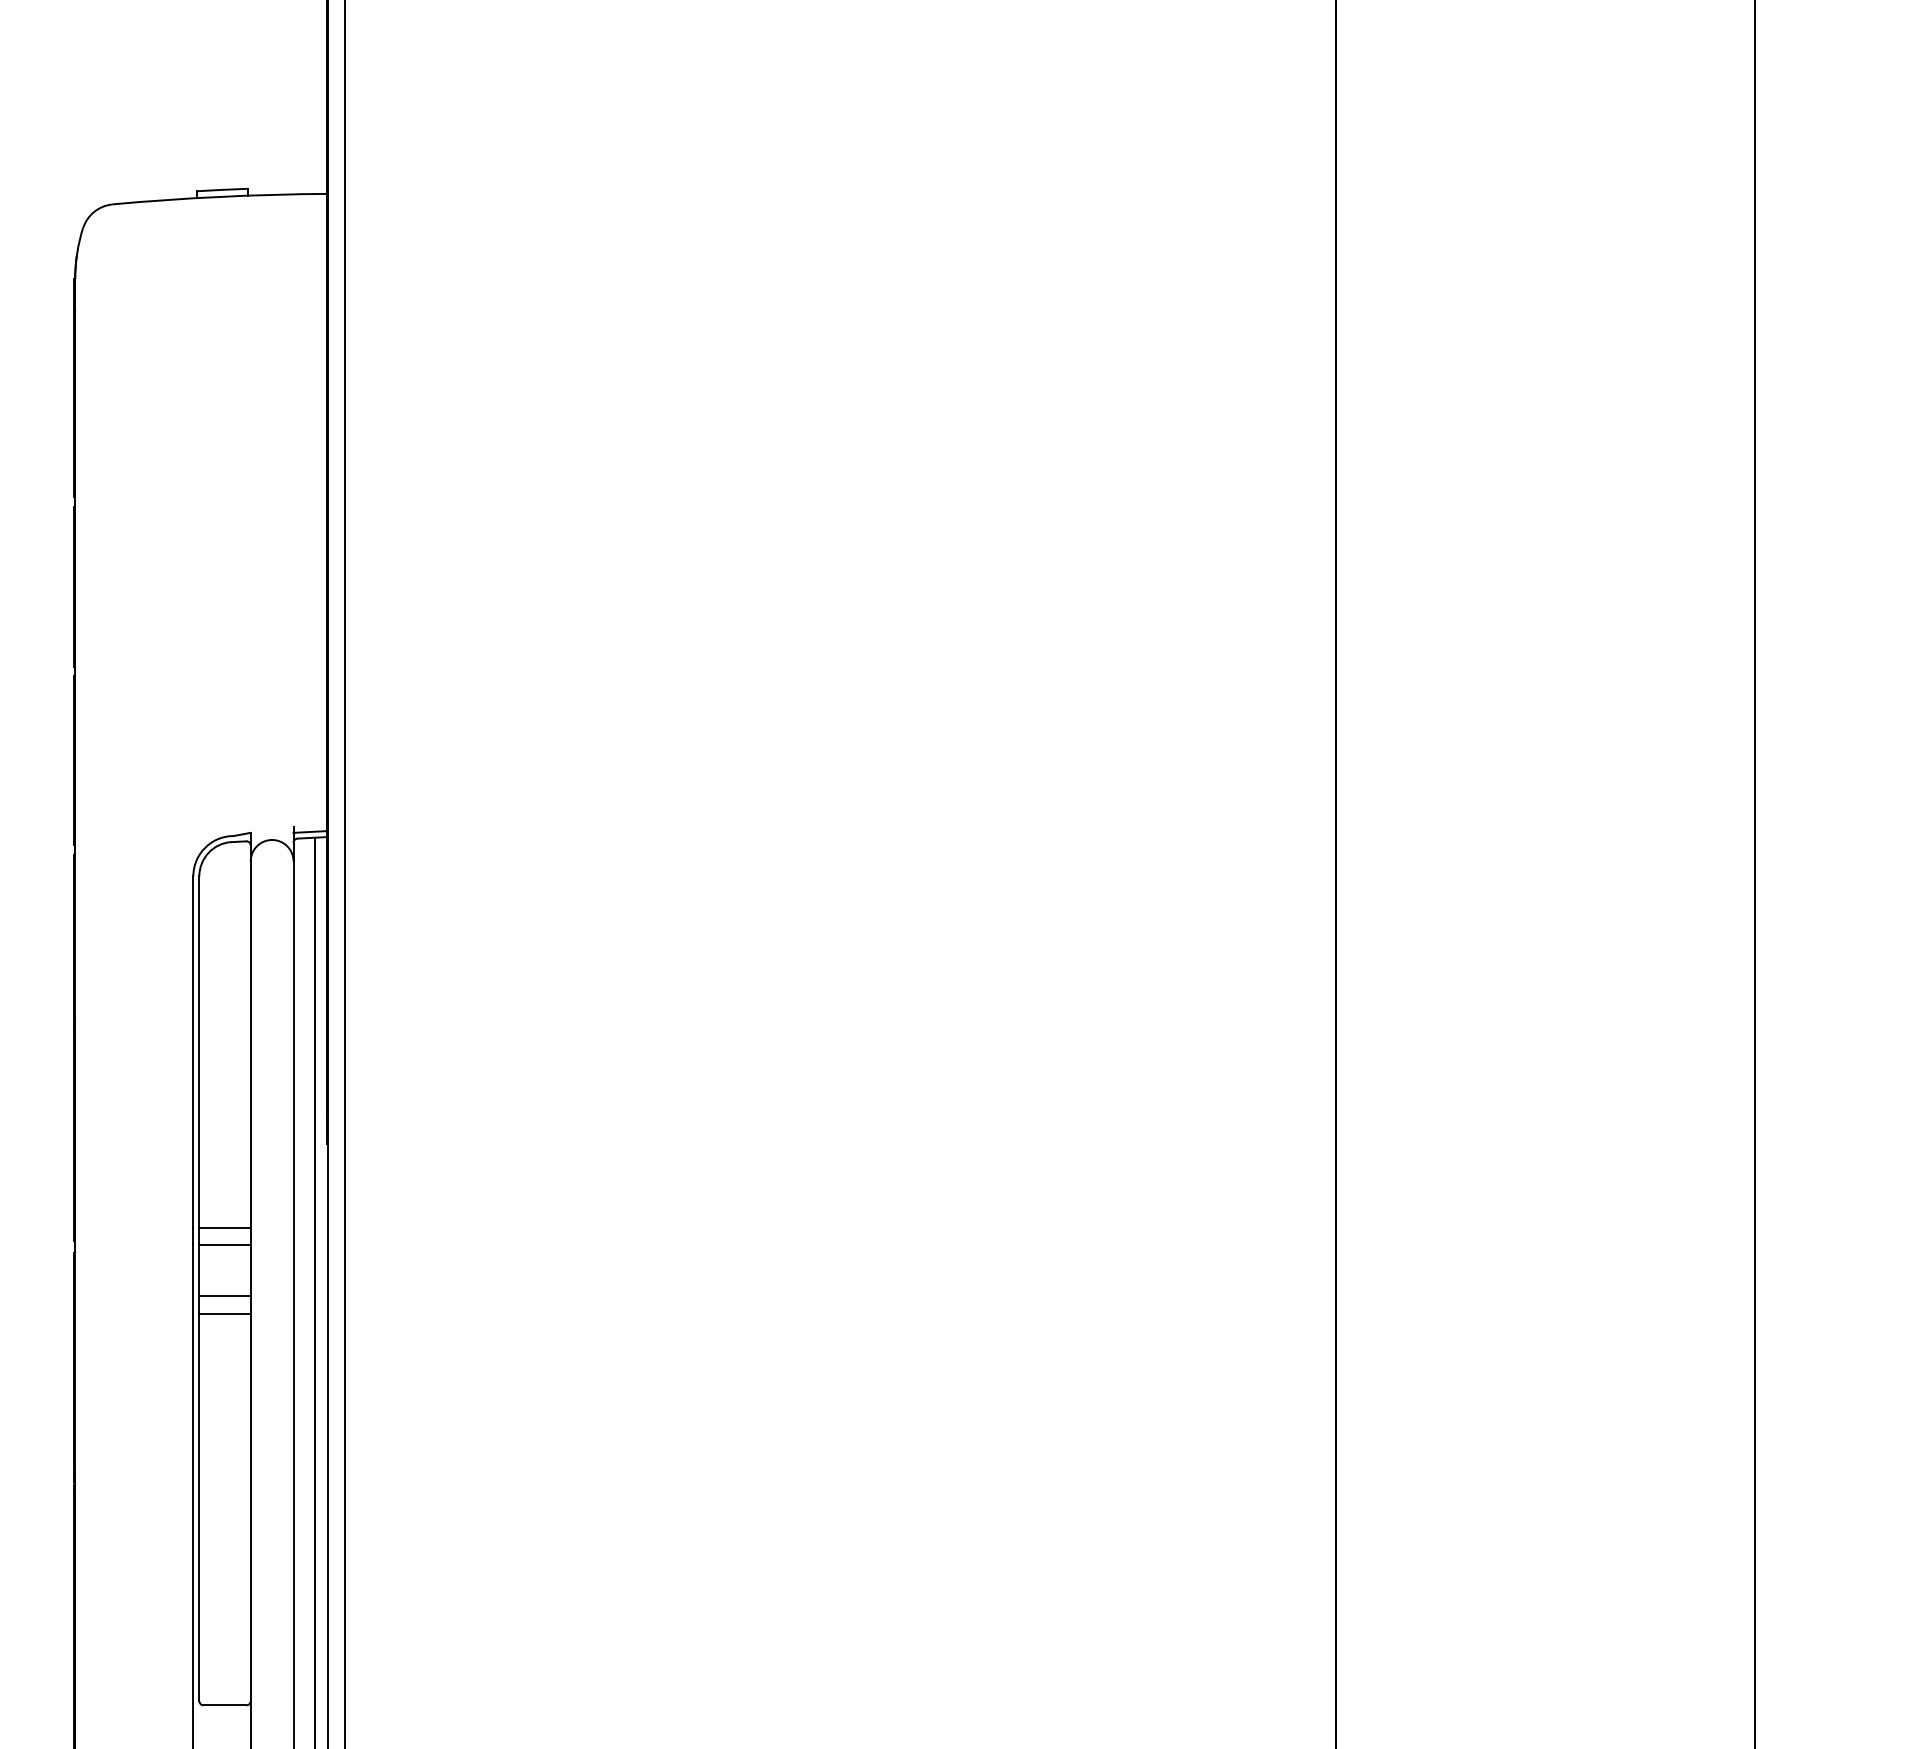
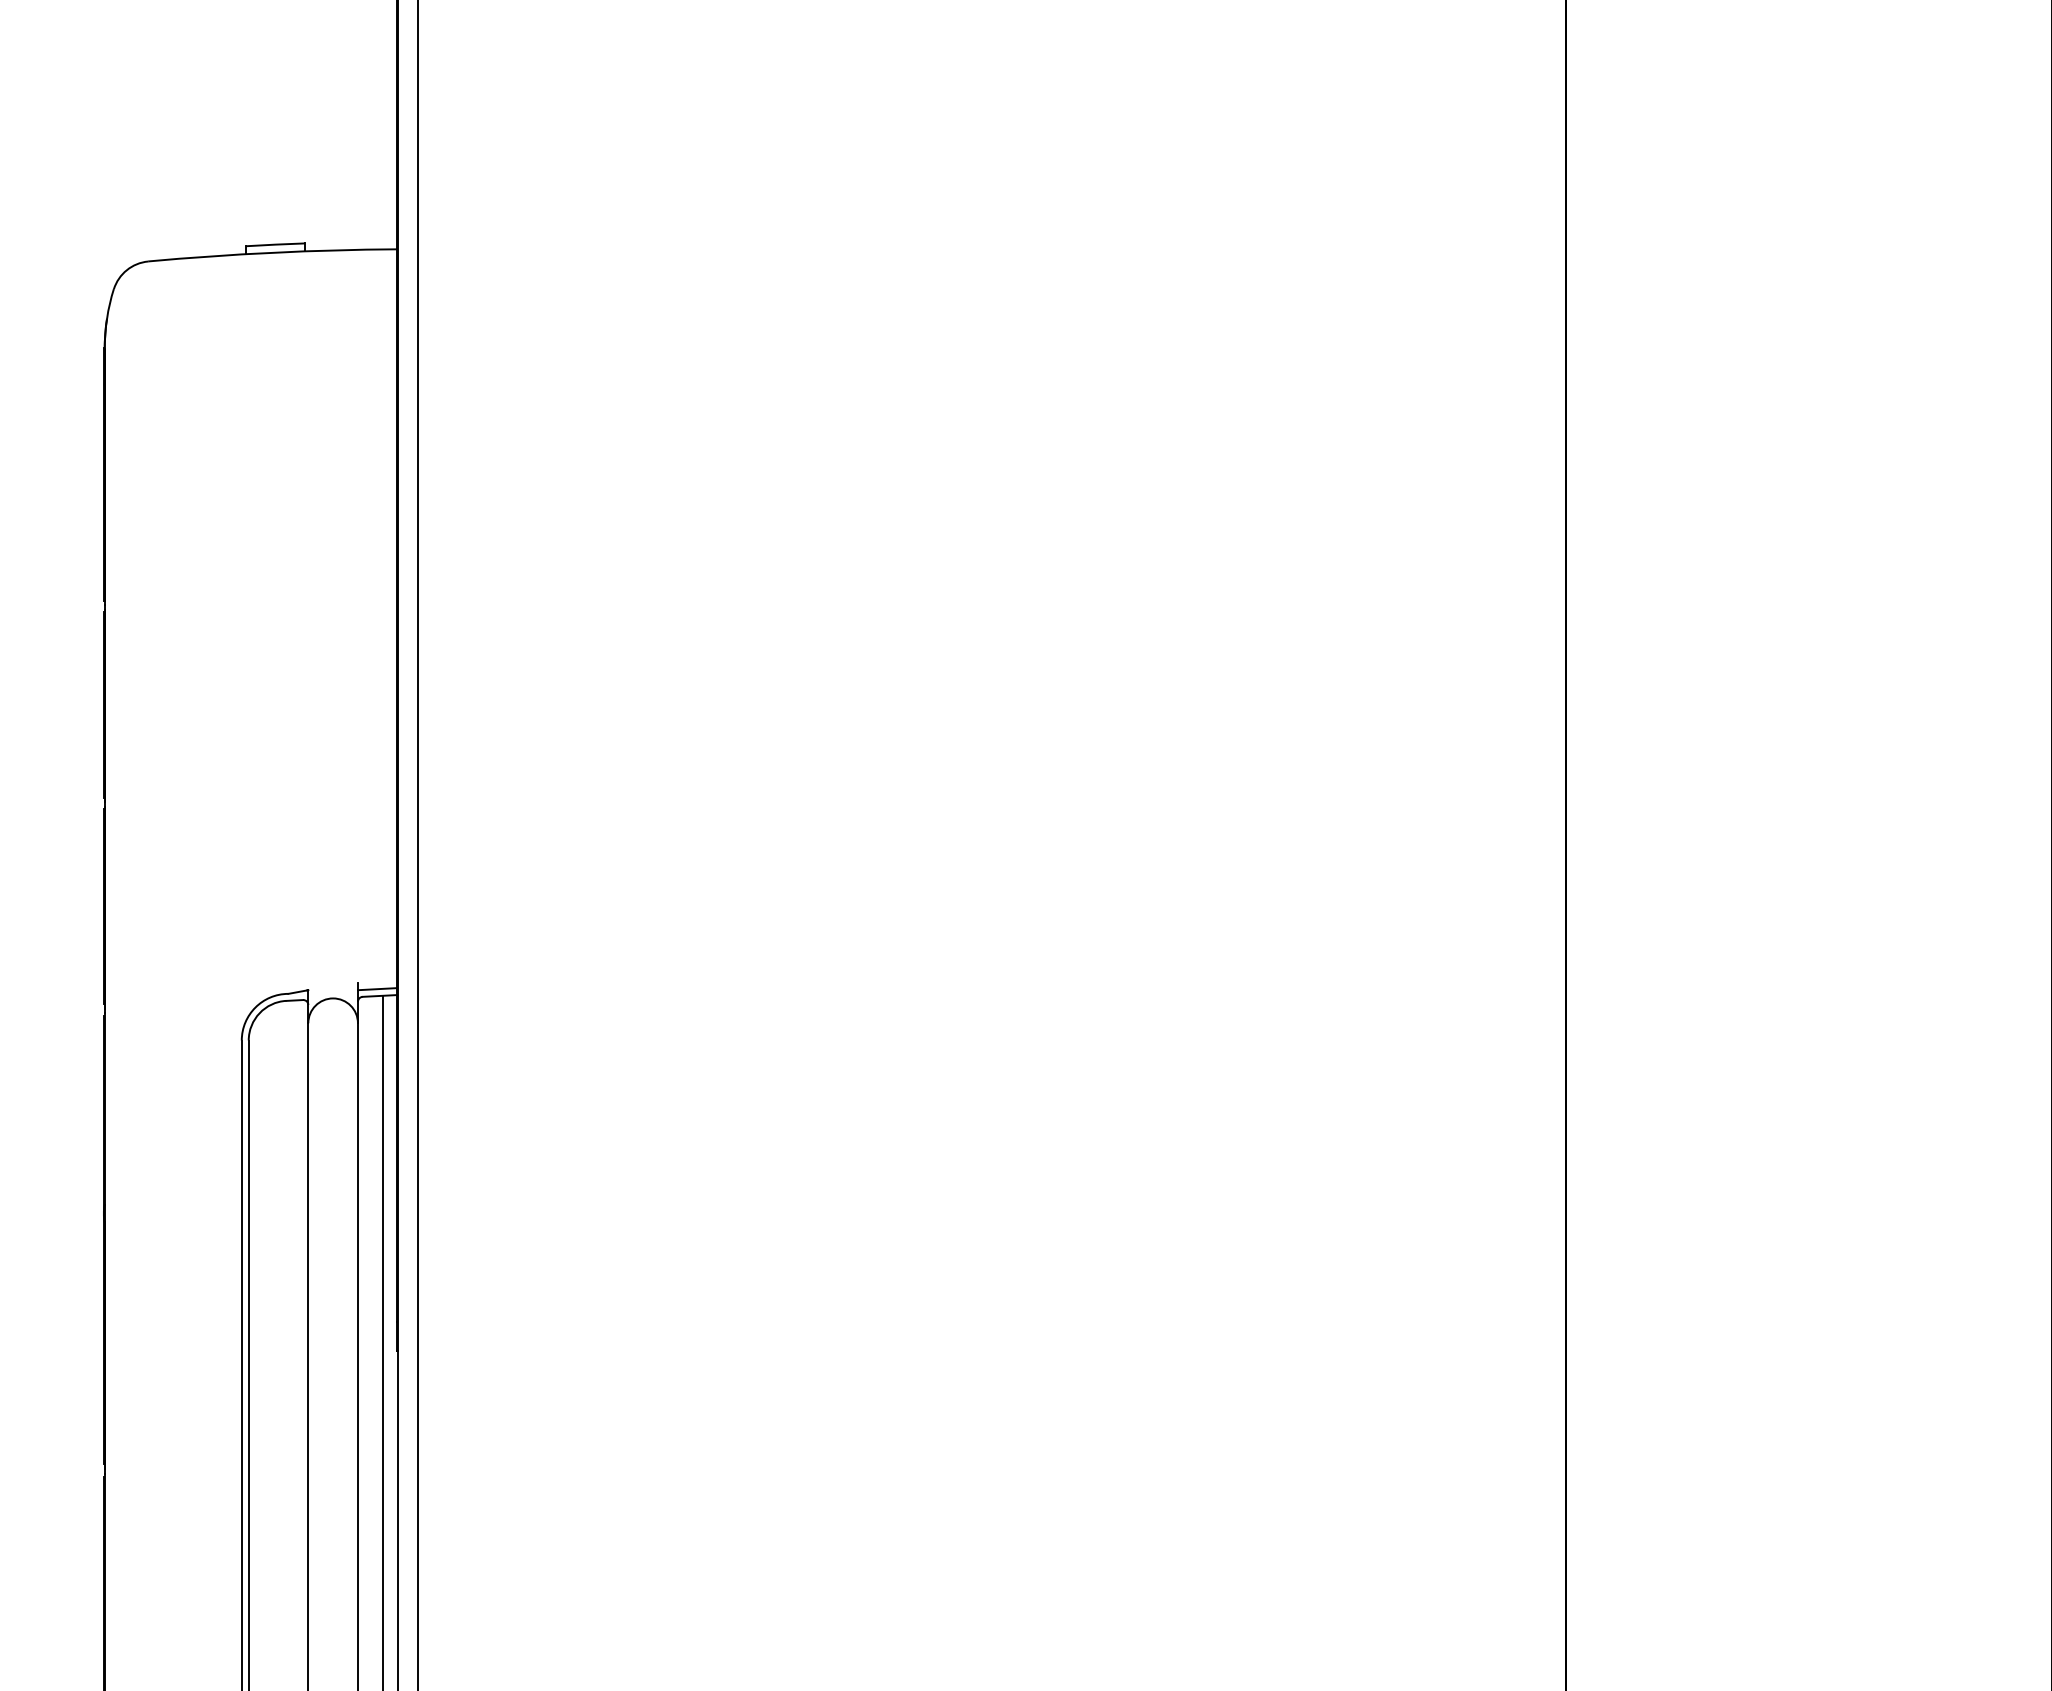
line: (224, 1227) -> (277, 1447), removed
line: (224, 1245) -> (277, 1468), removed
line: (224, 1296) -> (277, 1527), removed
line: (224, 1313) -> (277, 1547), removed

